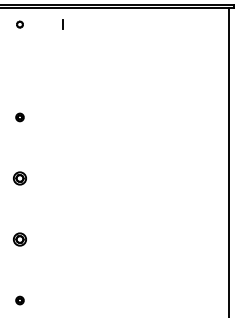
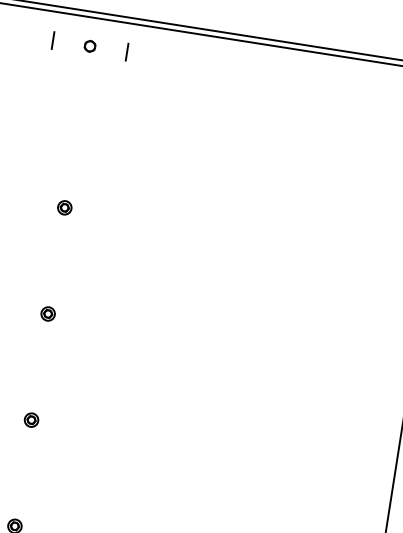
line: (62, 24) -> (125, 51), moved
part: (19, 178) -> (47, 313), size x0.62
part: (19, 239) -> (30, 419), size x0.62

